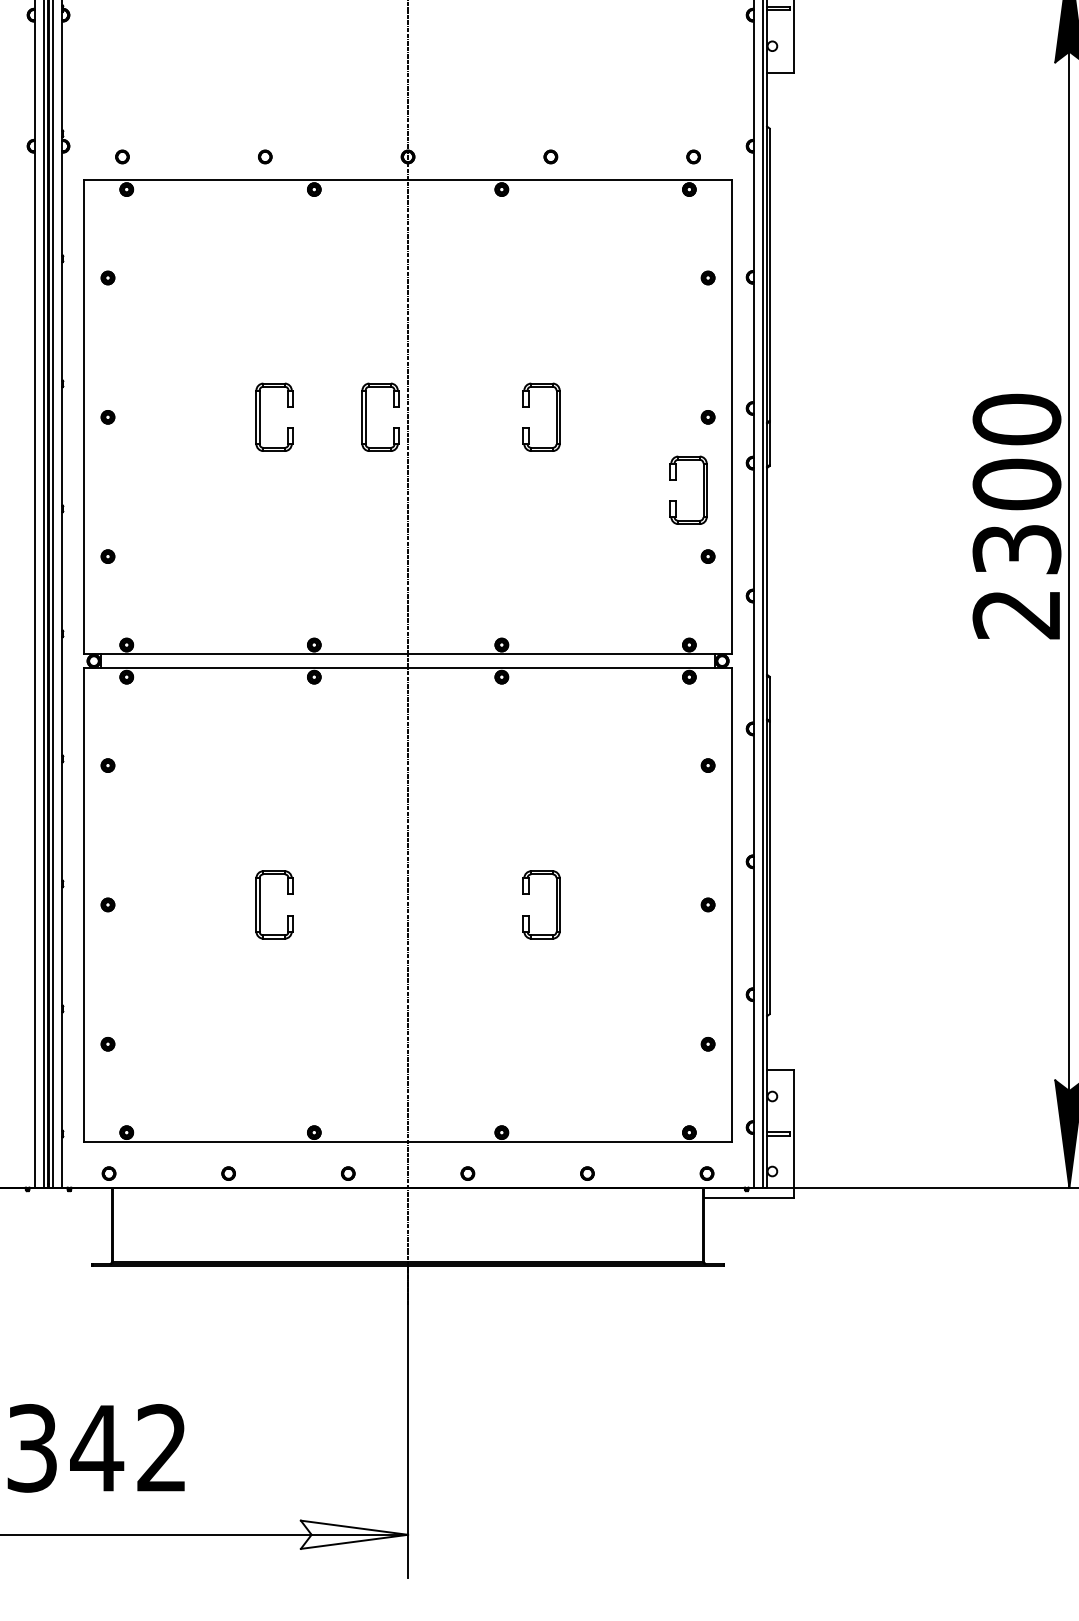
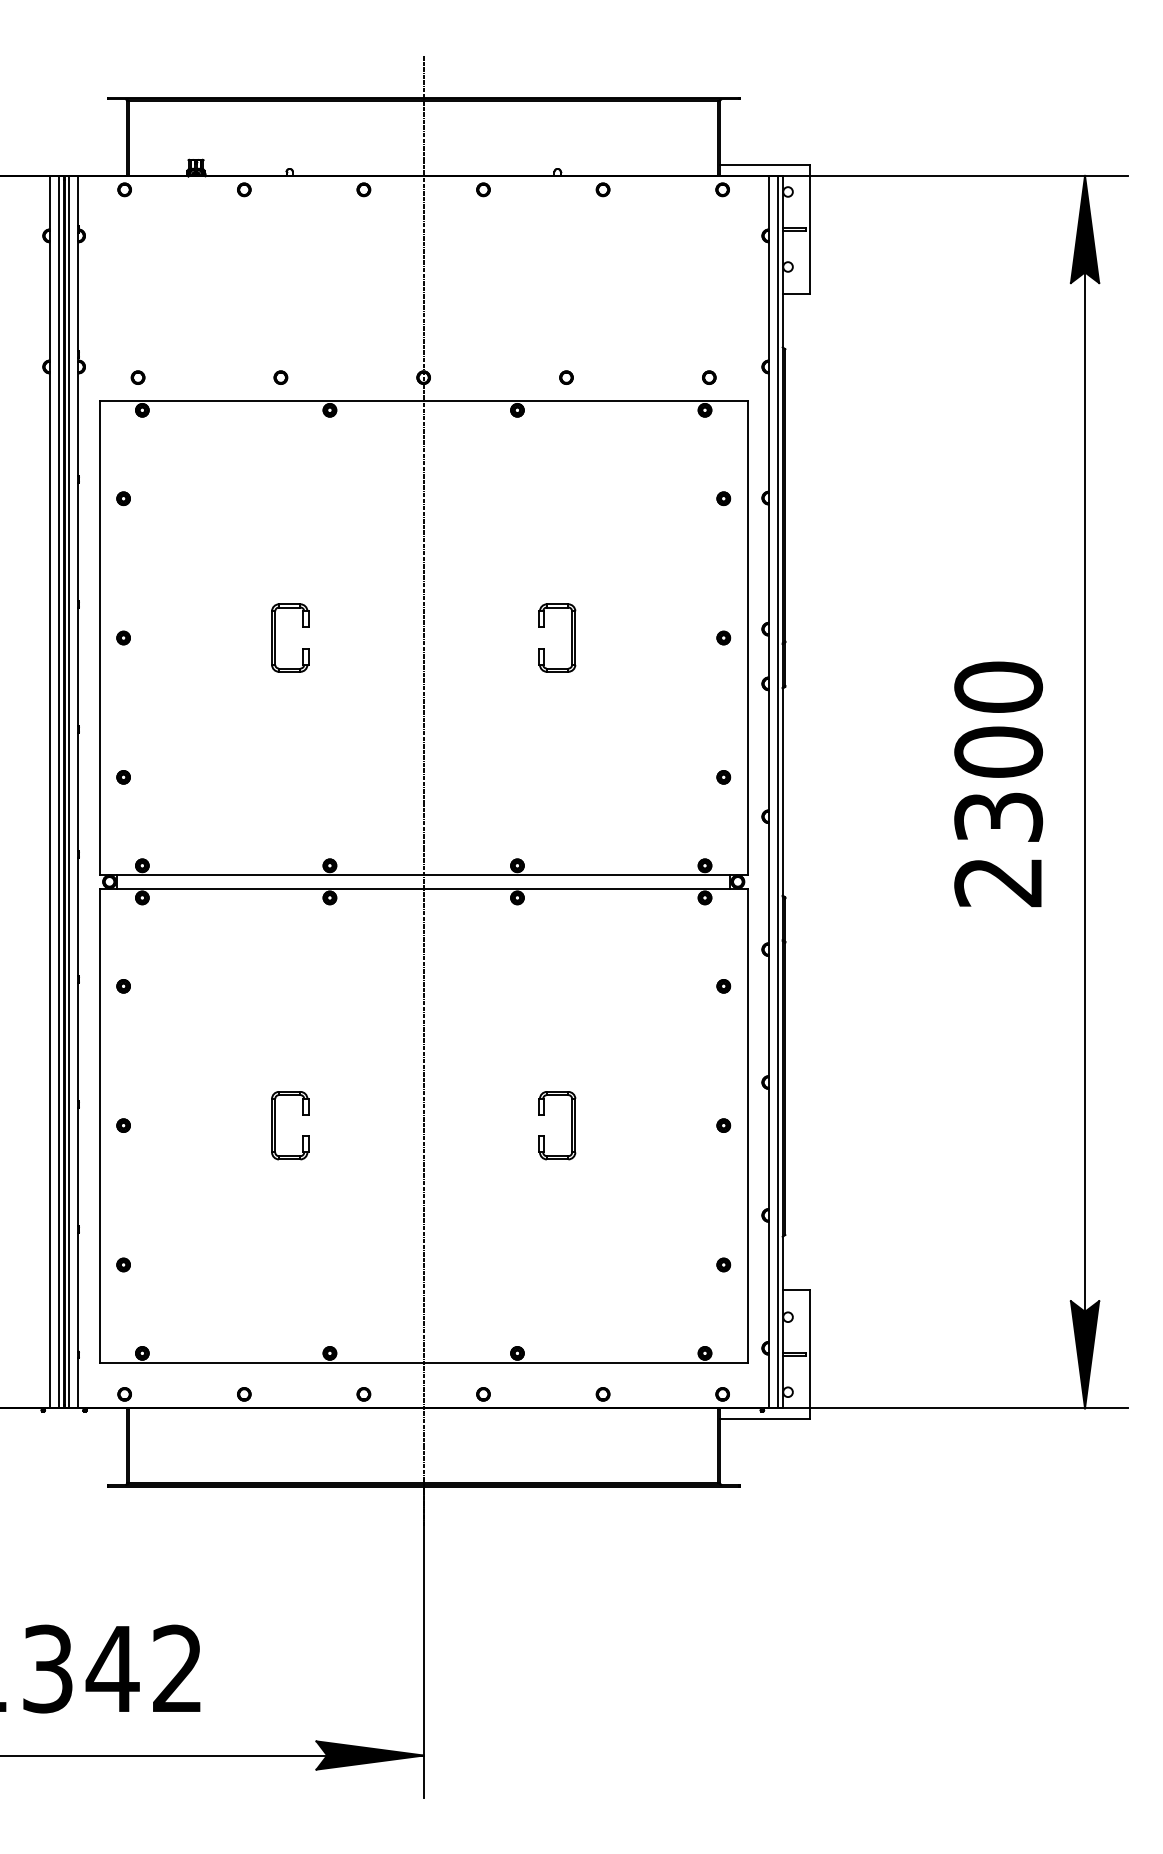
part: (365, 416) -> (381, 637), removed
part: (702, 489) -> (718, 710), removed
text: (1016, 516) -> (998, 784), moved
fill: (353, 1534) -> (369, 1755), added

